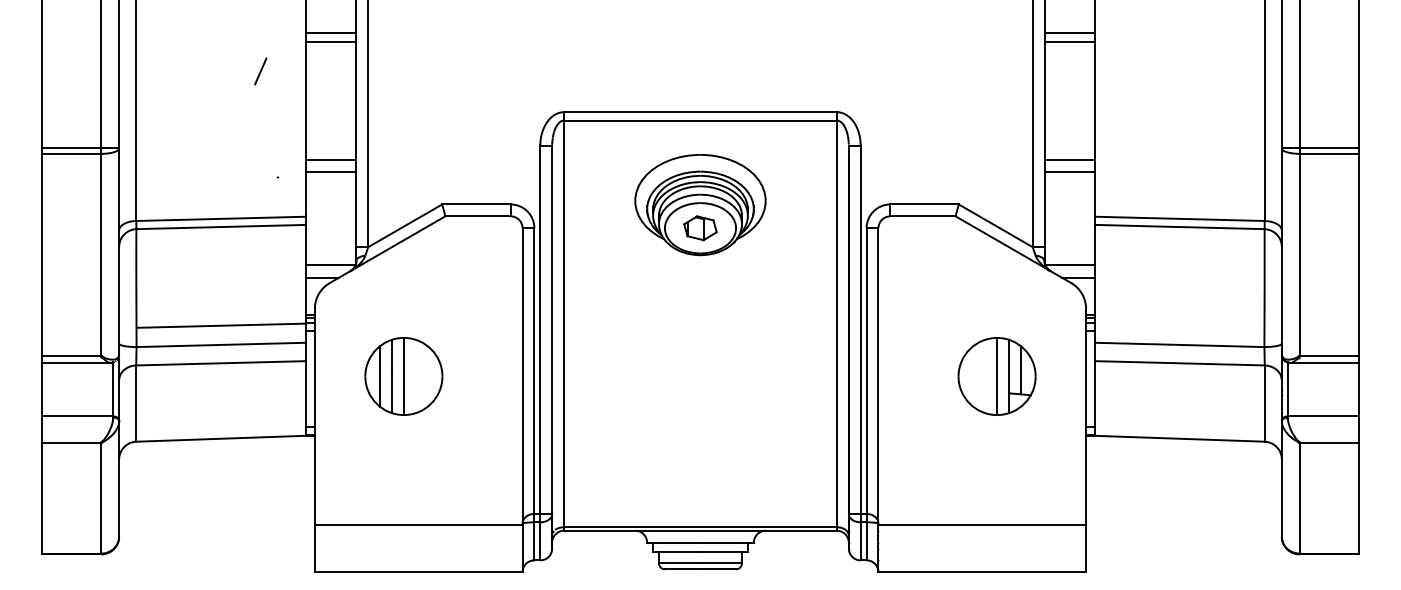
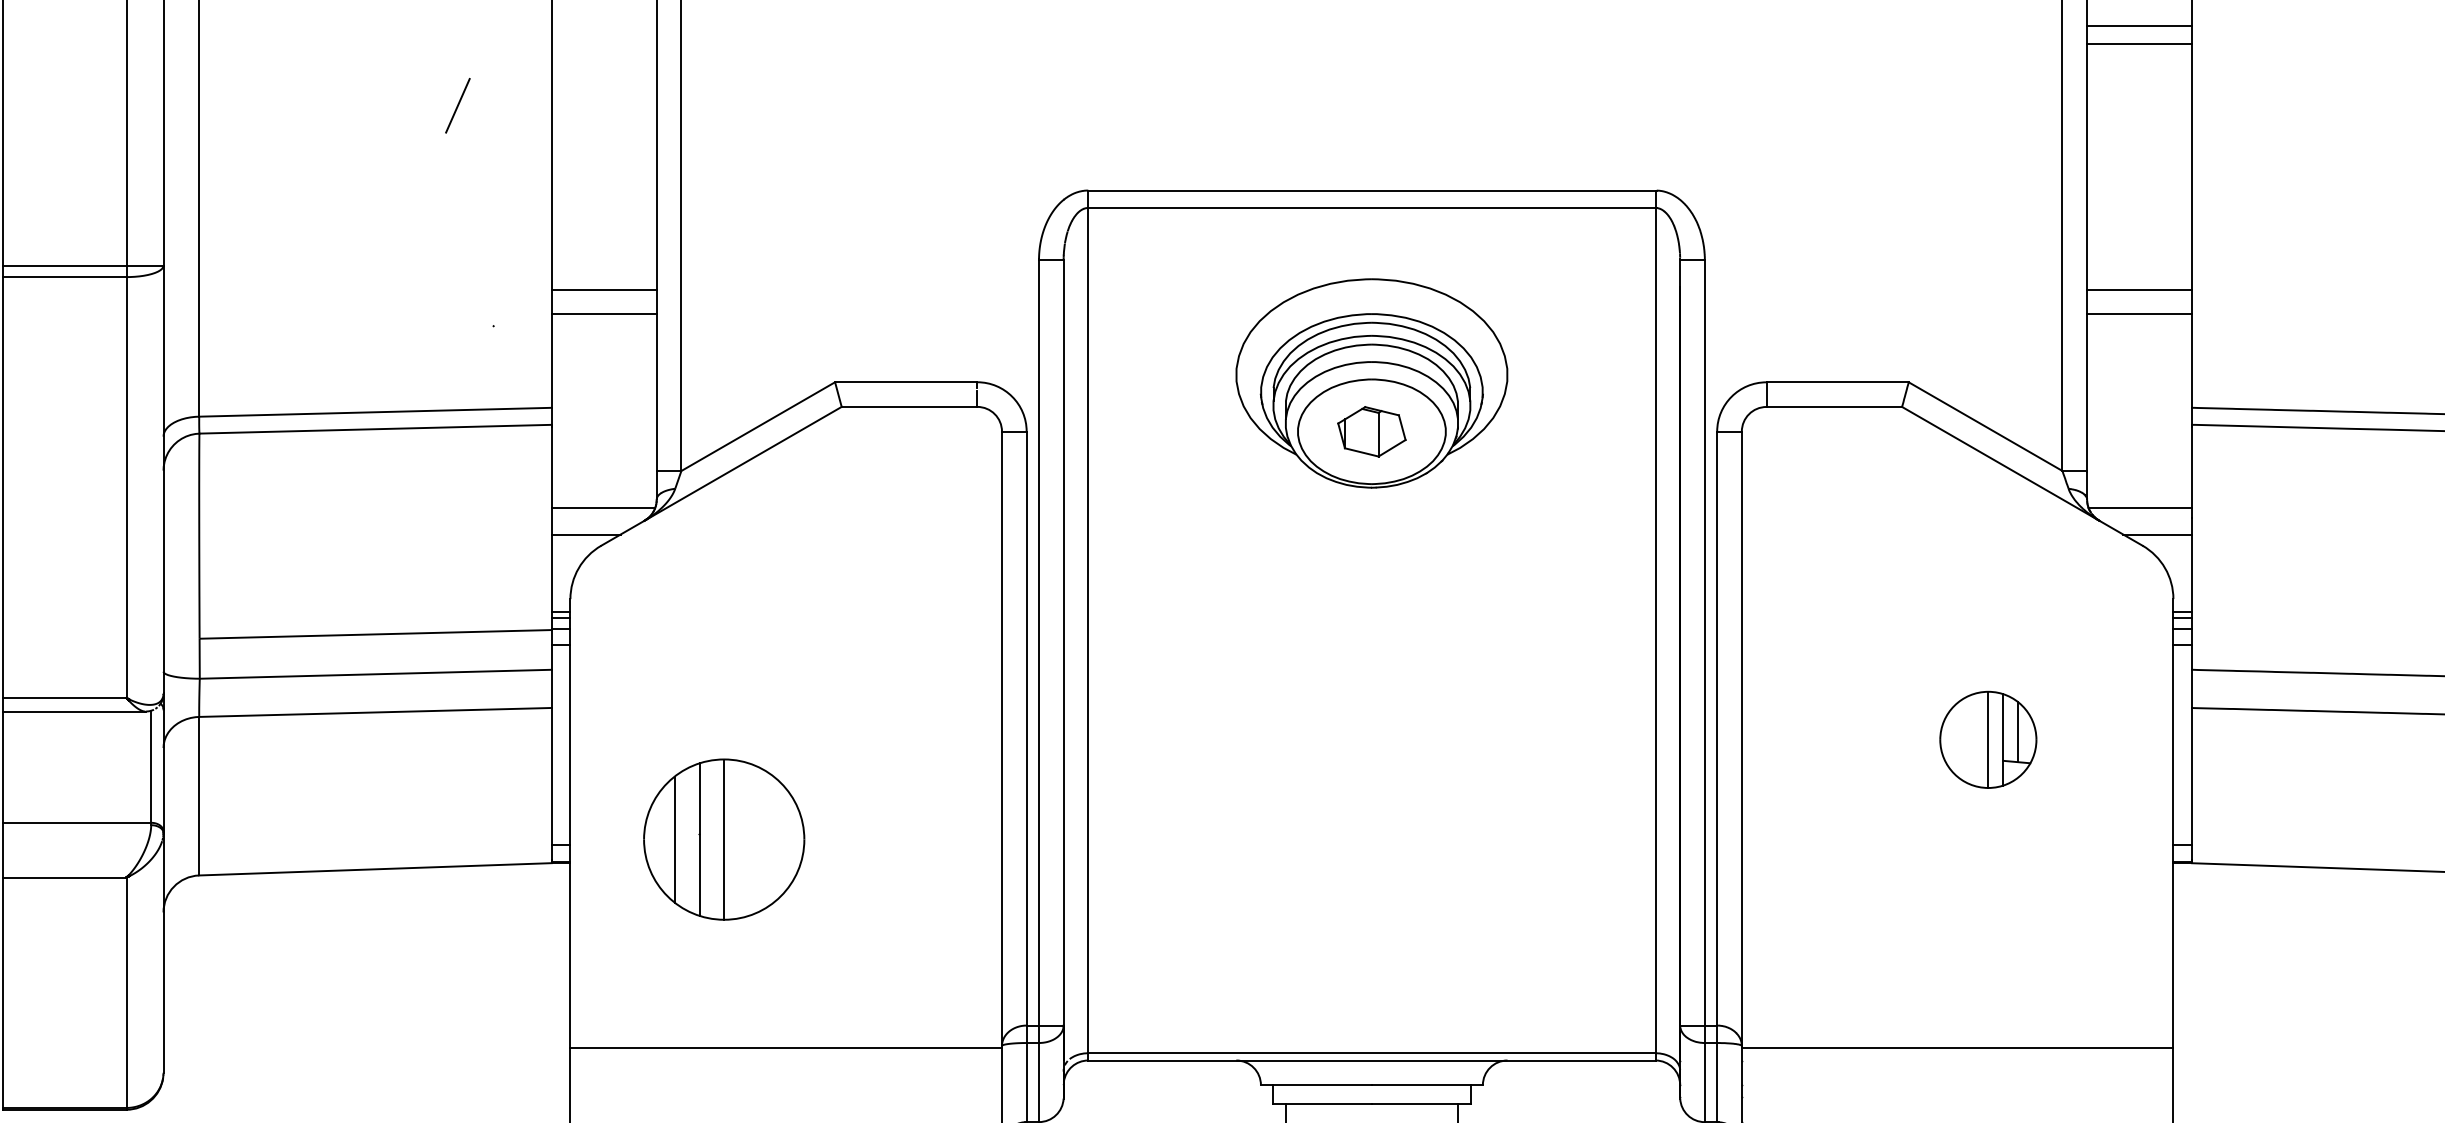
line: (331, 33) -> (604, 26), removed
line: (331, 41) -> (604, 43), removed
part: (403, 376) -> (723, 839), moved
part: (996, 376) -> (1987, 739), size x0.6

